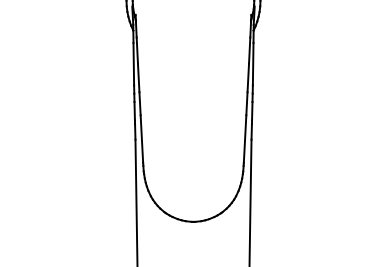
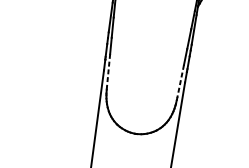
line: (141, 139) -> (108, 70), solid -> dashed
line: (245, 139) -> (180, 81), solid -> dashed

